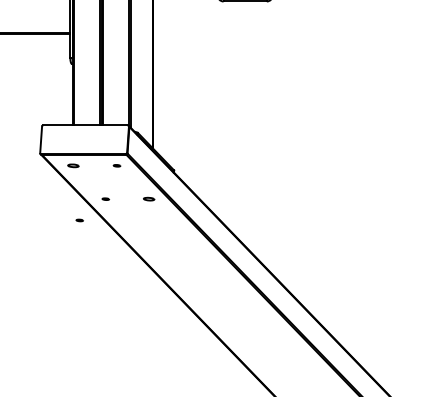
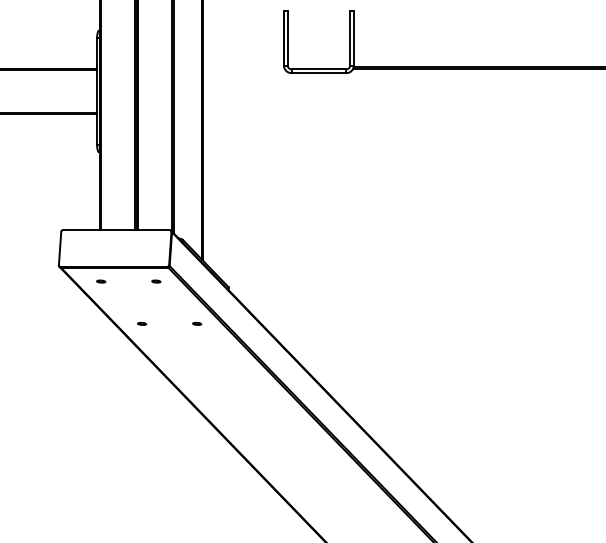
part: (73, 165) -> (101, 281), size x0.62
part: (149, 198) -> (197, 323), size x0.62
part: (80, 220) -> (109, 350), removed

